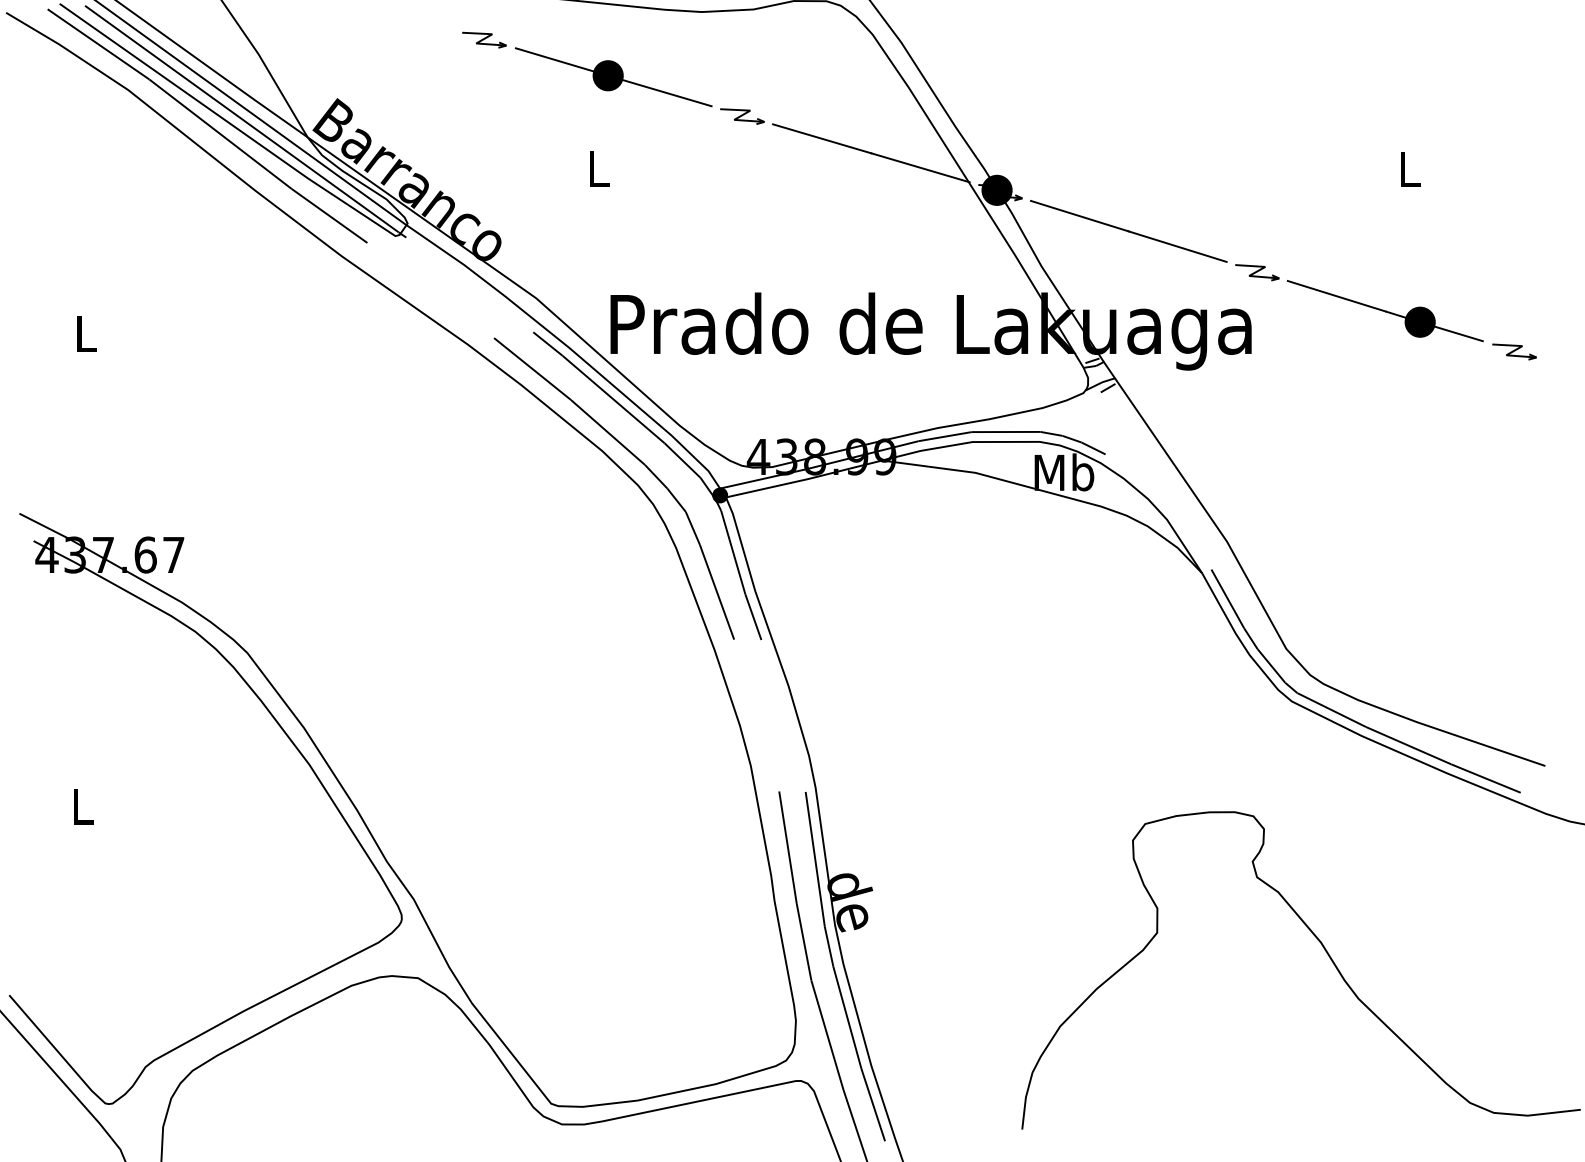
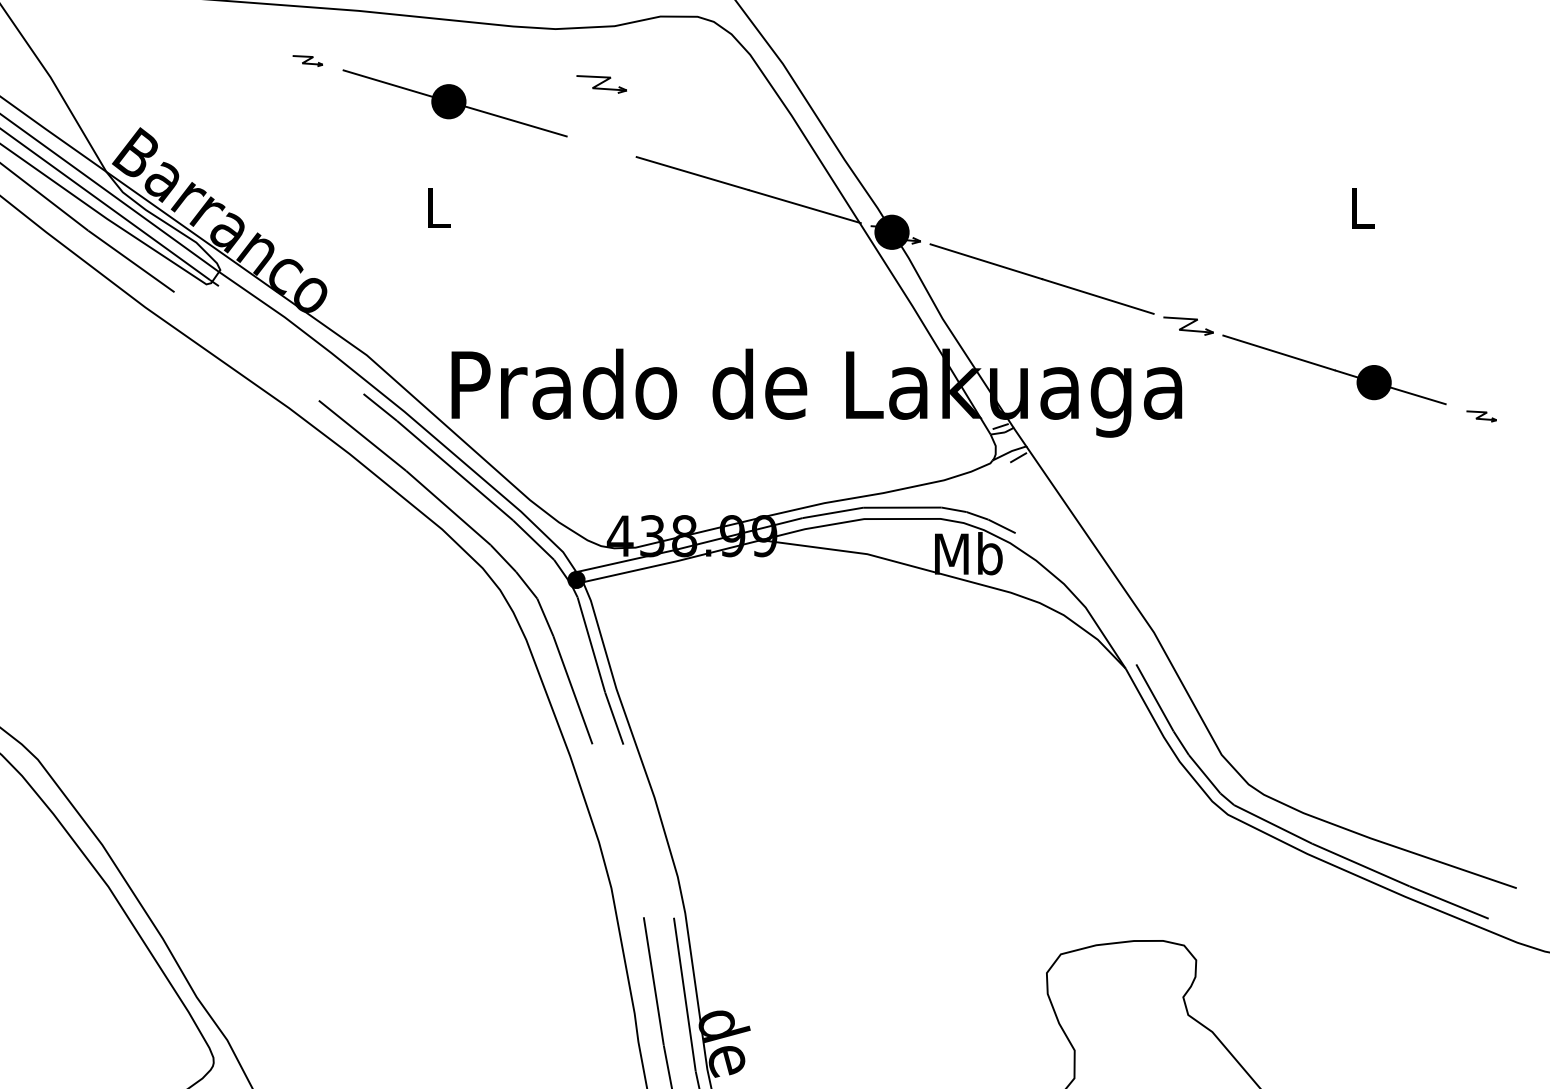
part: (484, 39) -> (307, 60), size x0.6
part: (742, 116) -> (601, 84), moved
part: (1514, 351) -> (1481, 415), size x0.6

